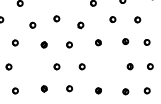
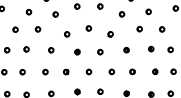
part: (32, 66) -> (66, 71), added
part: (104, 66) -> (132, 71), added

